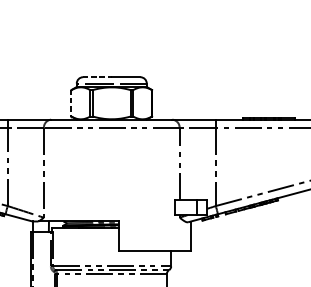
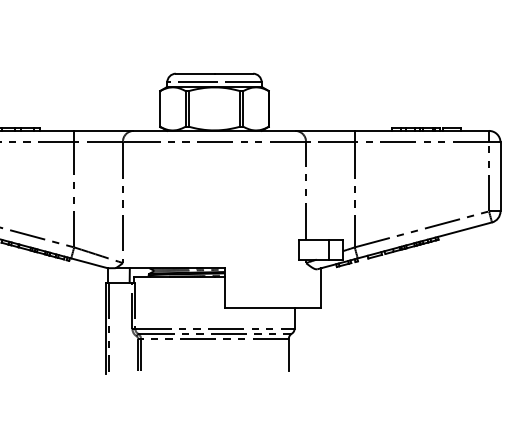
line: (97, 77) -> (195, 73), dashed -> solid
line: (71, 103) -> (160, 108), dashed -> solid

